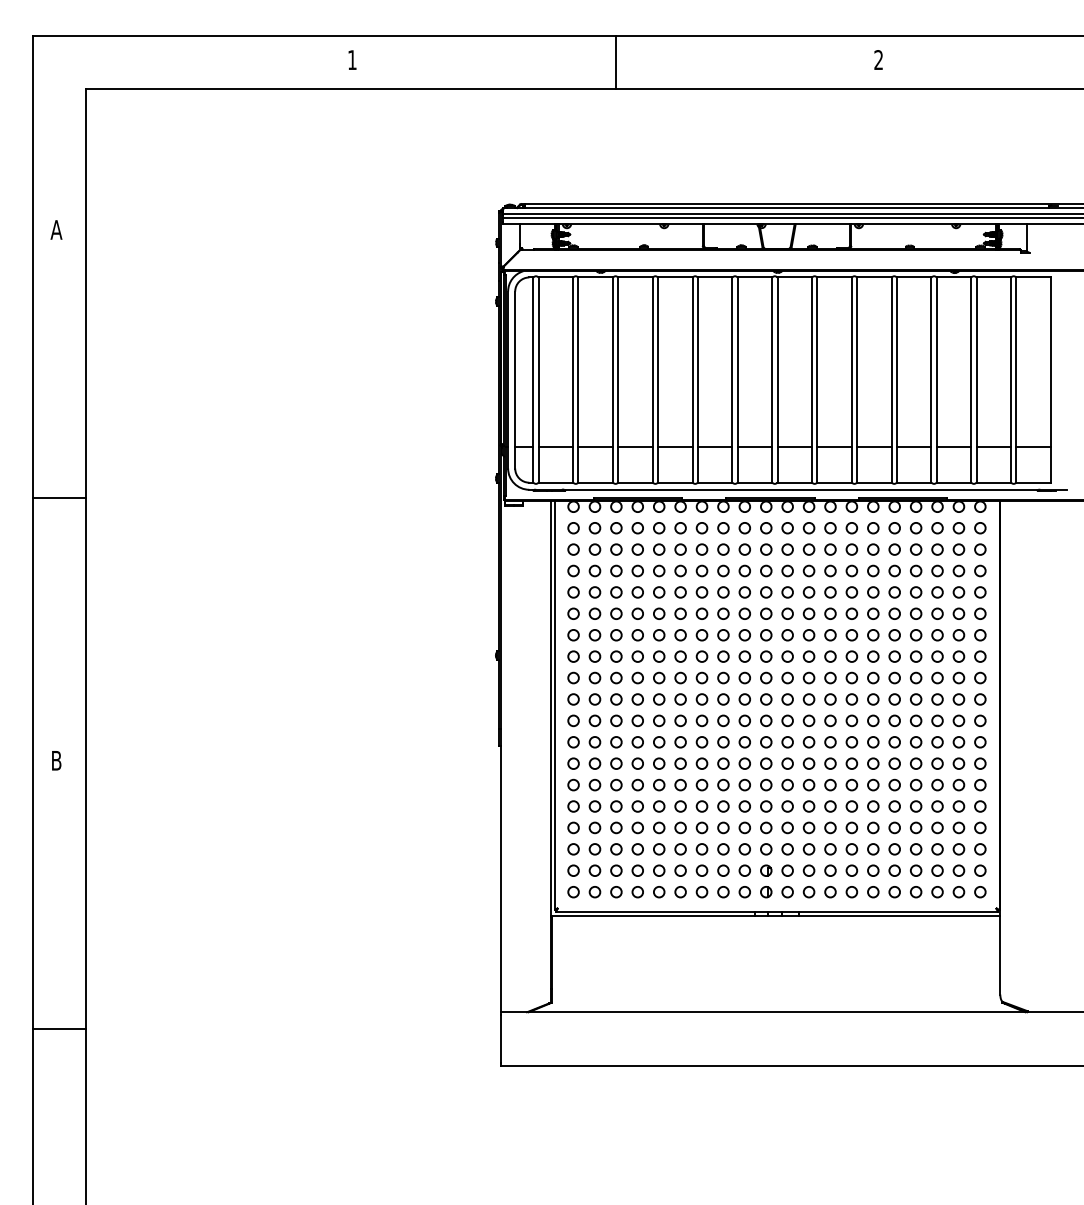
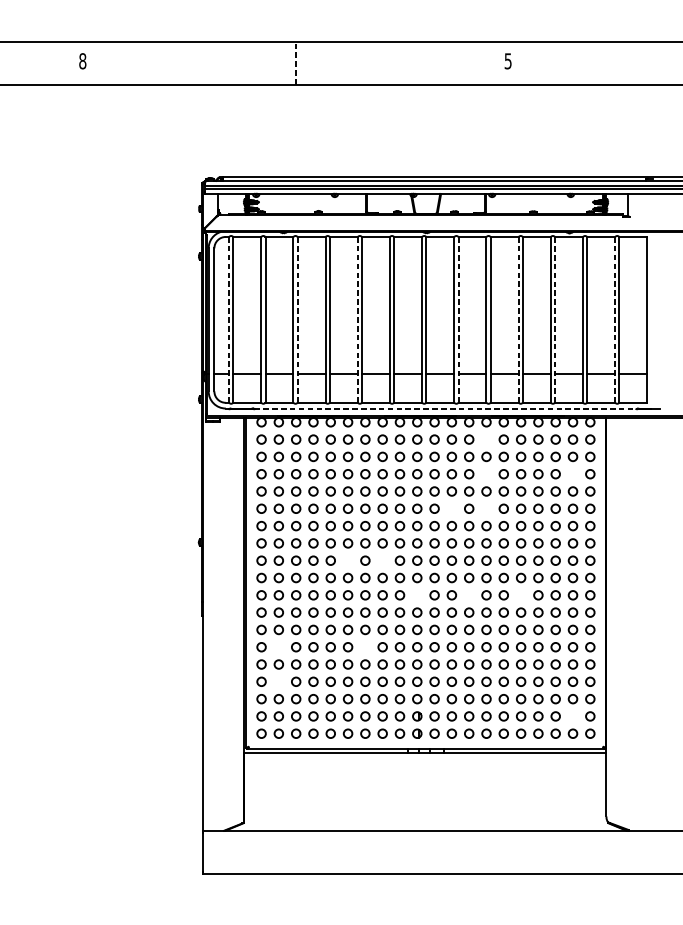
text: (351, 60) -> (82, 61), 1 -> 8
text: (878, 60) -> (508, 61), 2 -> 5
line: (616, 62) -> (296, 63), solid -> dashed
line: (533, 380) -> (229, 320), solid -> dashed
line: (618, 380) -> (297, 320), solid -> dashed
line: (692, 380) -> (357, 320), solid -> dashed
line: (817, 380) -> (458, 320), solid -> dashed
line: (891, 380) -> (518, 320), solid -> dashed
line: (936, 380) -> (554, 320), solid -> dashed
line: (1011, 380) -> (615, 320), solid -> dashed
line: (801, 489) -> (445, 408), solid -> dashed
circle: (851, 528) -> (486, 439), removed
circle: (851, 570) -> (486, 473), removed
circle: (958, 570) -> (572, 473), removed
circle: (808, 613) -> (451, 508), removed
circle: (851, 613) -> (486, 508), removed
circle: (680, 677) -> (347, 560), removed
circle: (723, 677) -> (382, 560), removed
circle: (766, 720) -> (417, 595), removed
circle: (830, 720) -> (469, 595), removed
circle: (894, 720) -> (520, 595), removed
circle: (594, 784) -> (278, 646), removed
circle: (701, 784) -> (364, 646), removed
circle: (594, 827) -> (278, 681), removed
circle: (958, 870) -> (572, 716), removed

